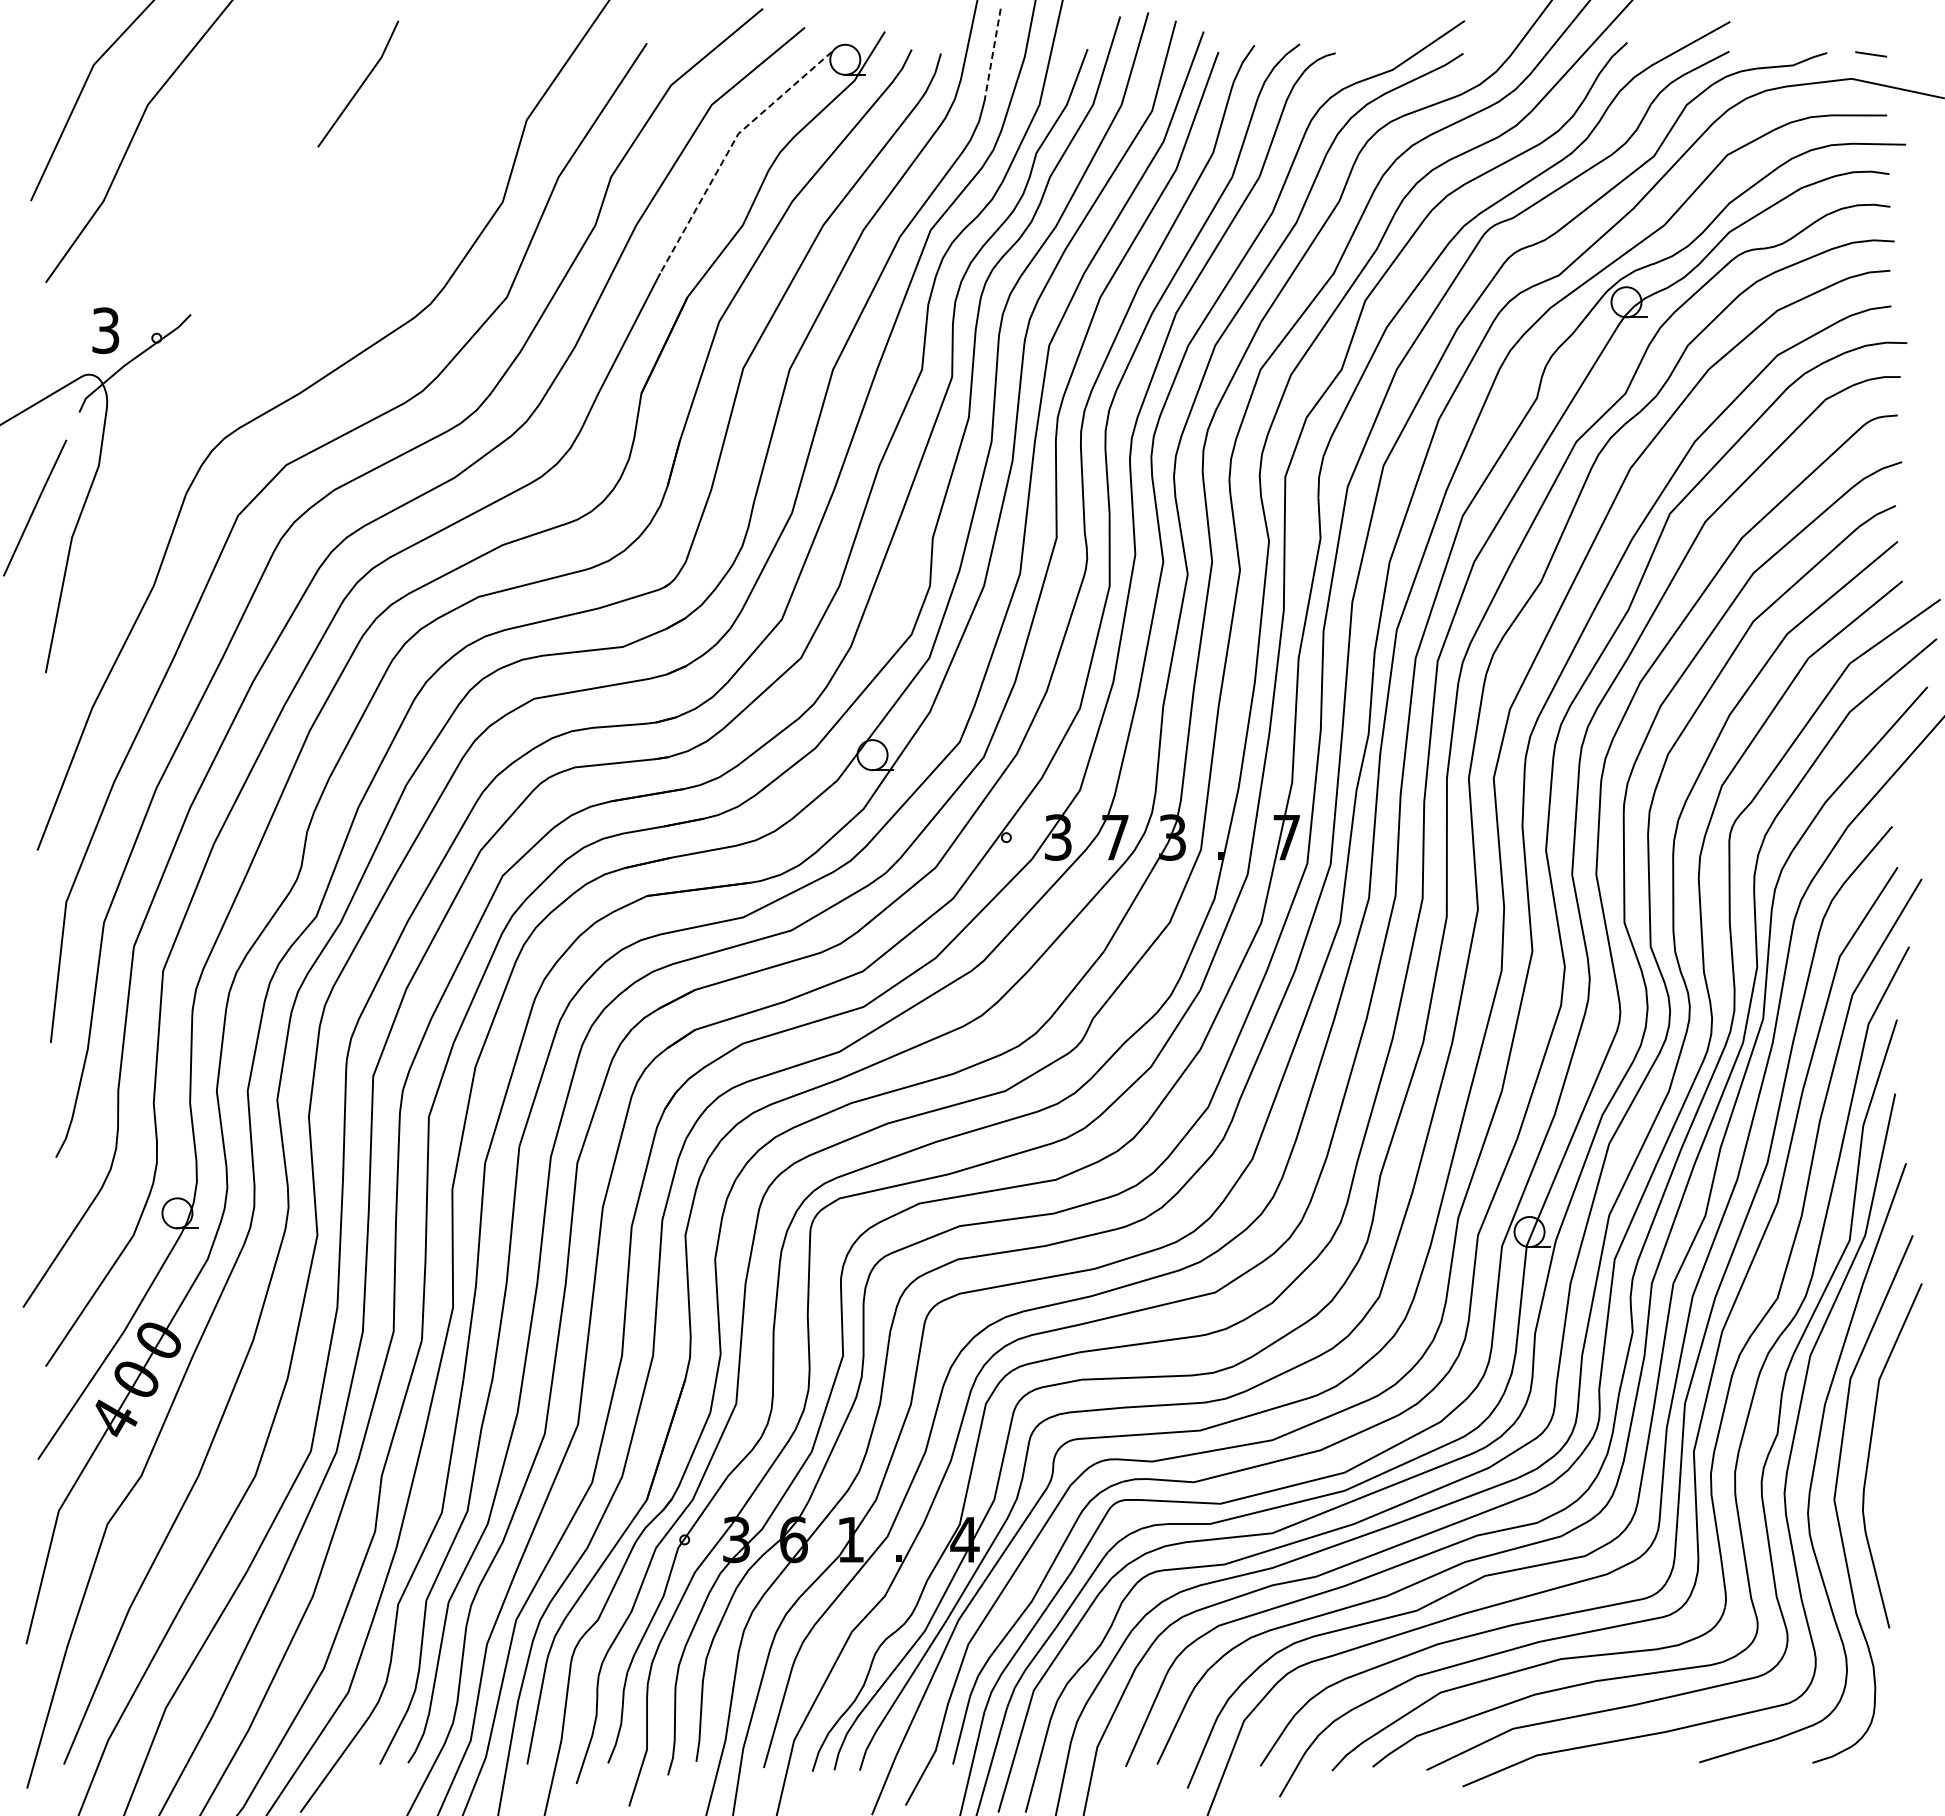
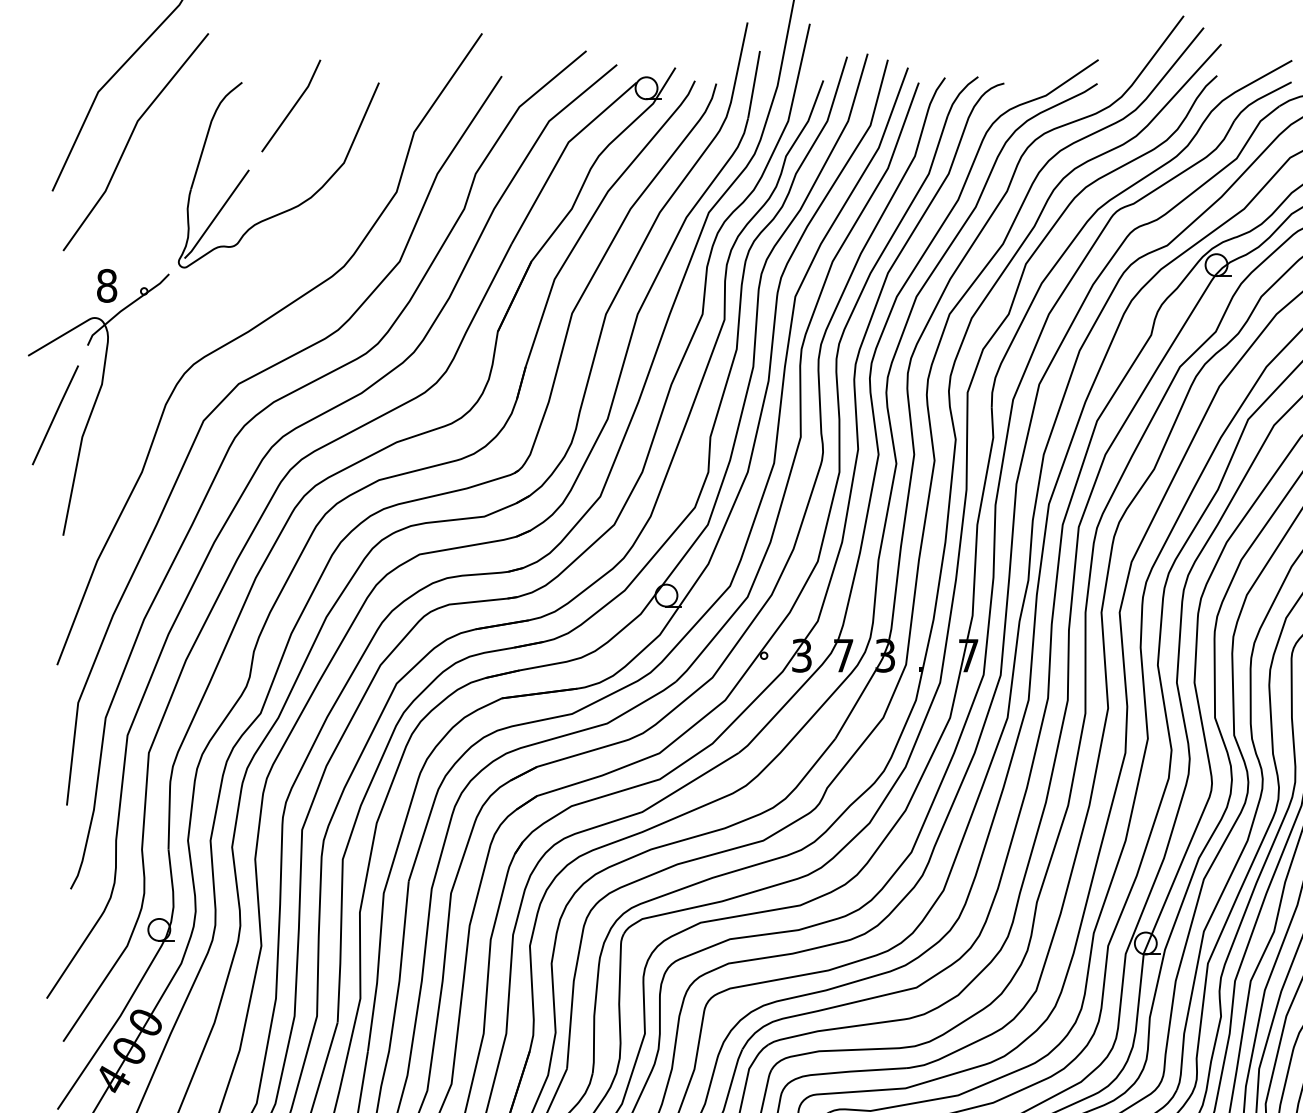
line: (992, 54) -> (753, 84), dashed -> solid
line: (730, 148) -> (562, 152), dashed -> solid
part: (301, 172) -> (249, 170), added
text: (105, 330) -> (106, 285), 3 -> 8

